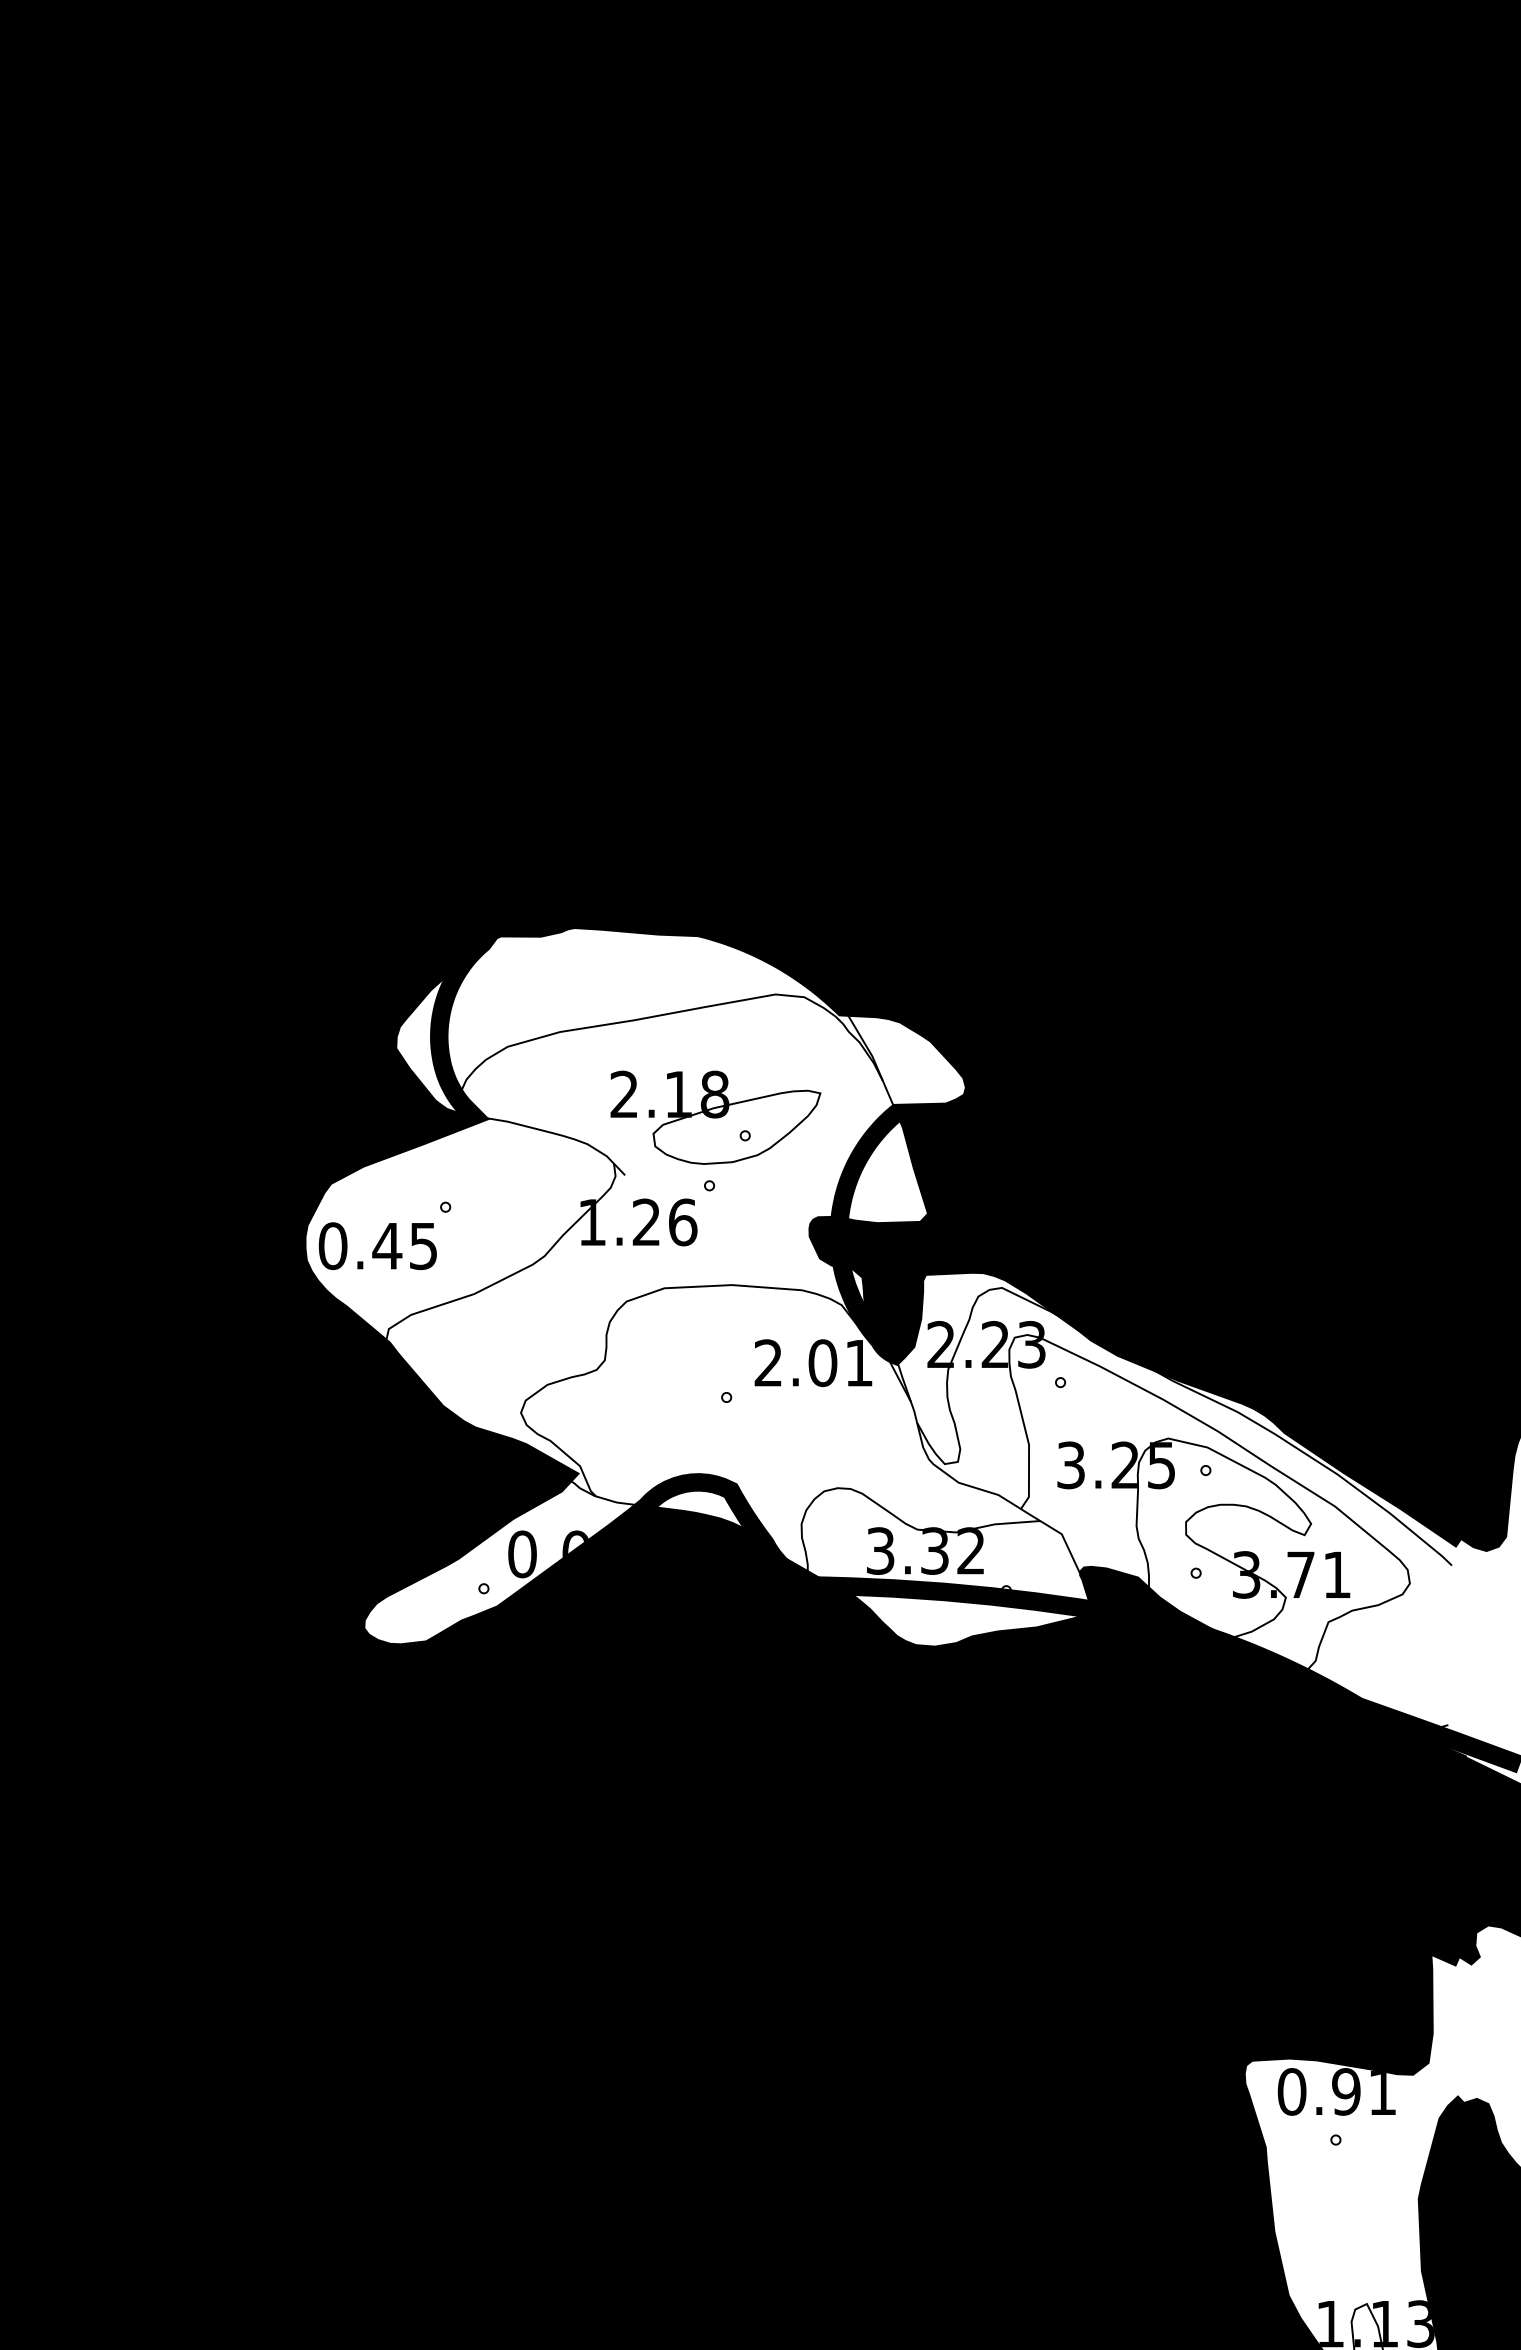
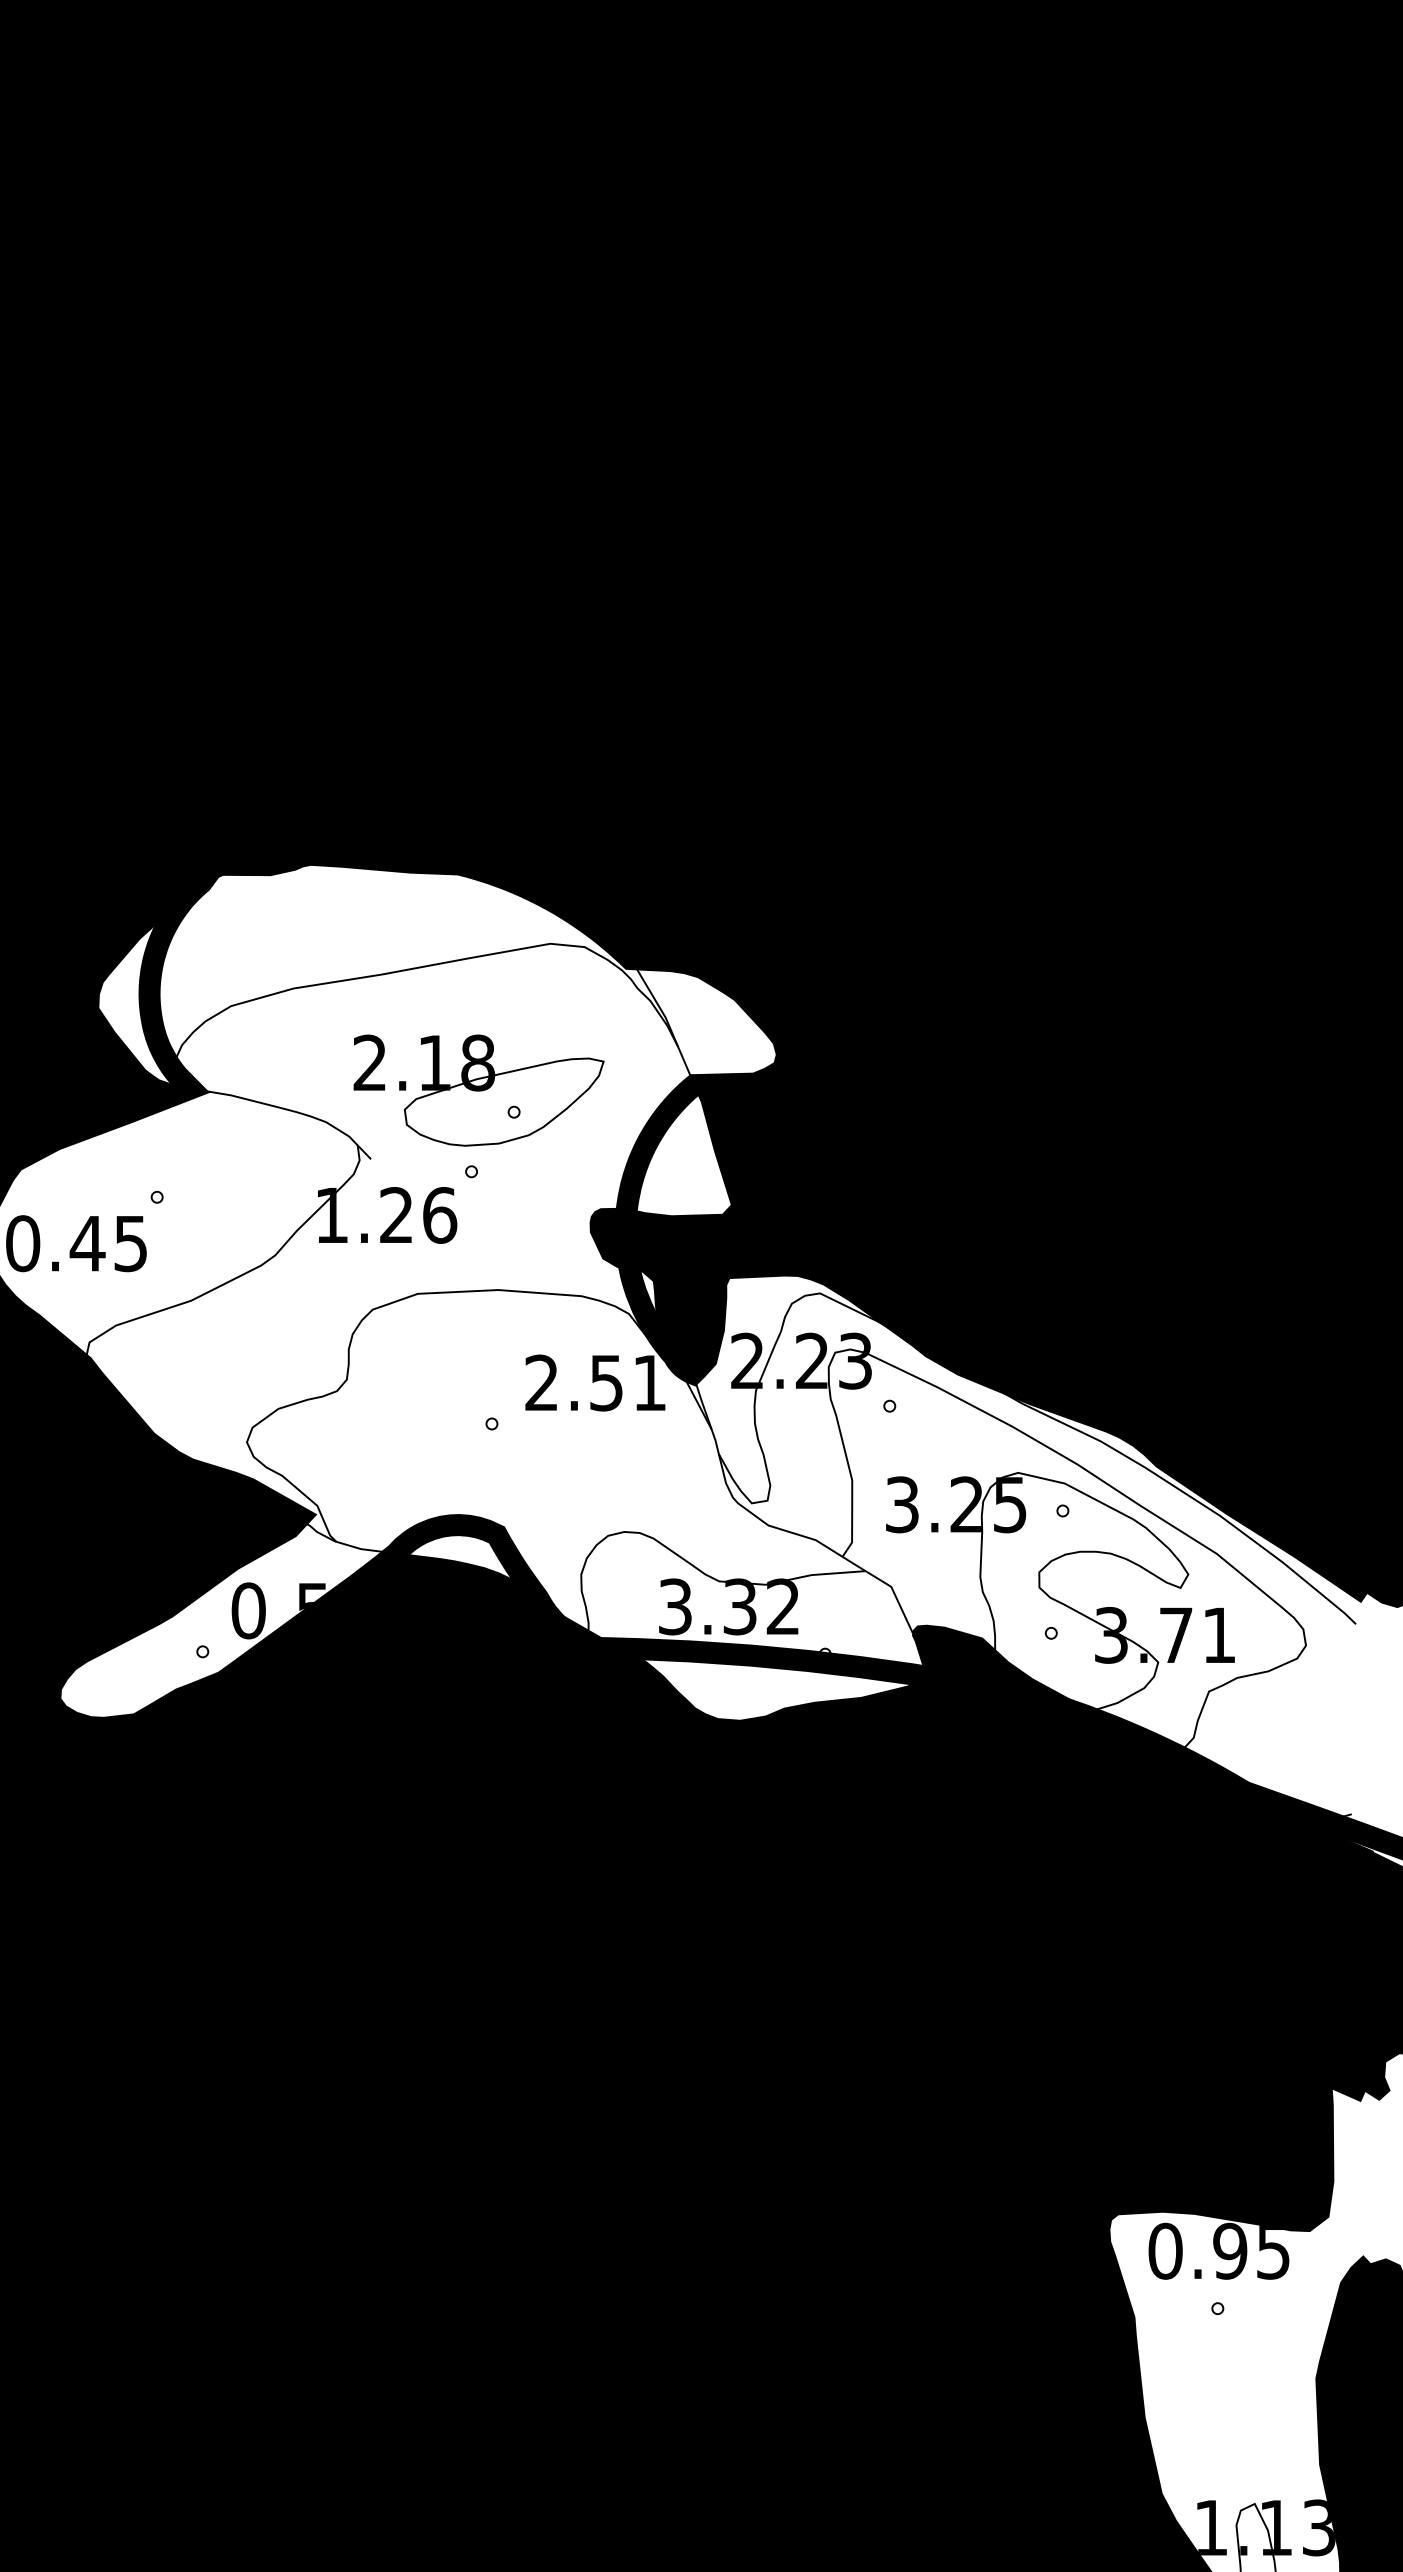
text: (822, 1363) -> (606, 1383), 2.01 -> 2.51
text: (575, 1543) -> (311, 1597), 0.00 -> 0.50
text: (1382, 2092) -> (1273, 2251), 0.91 -> 0.95

